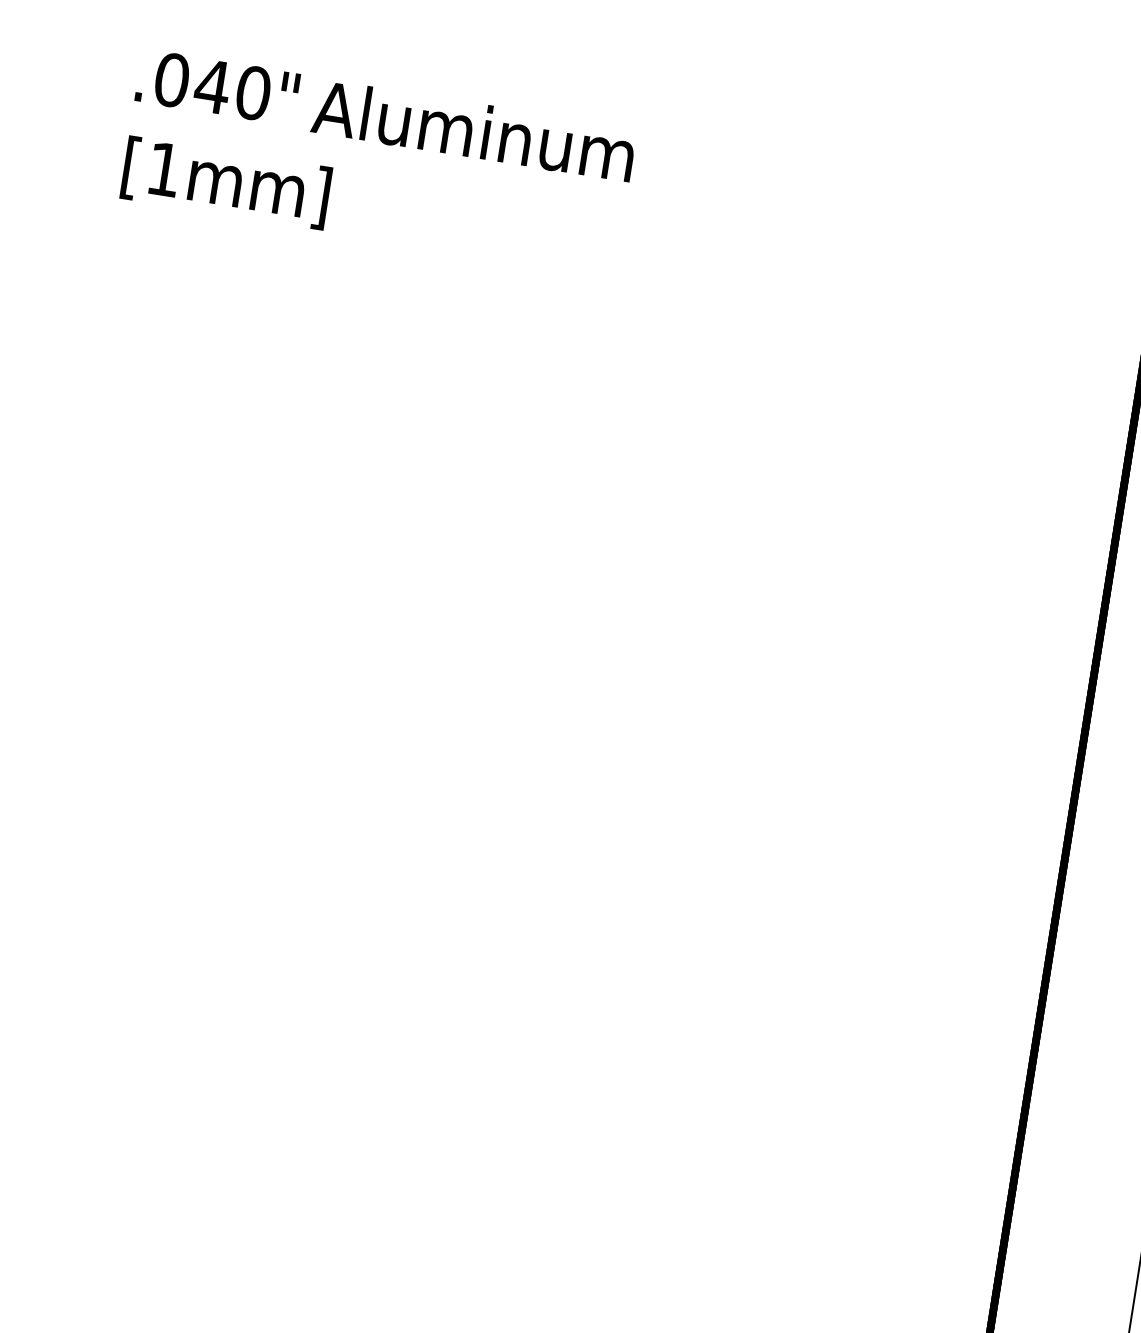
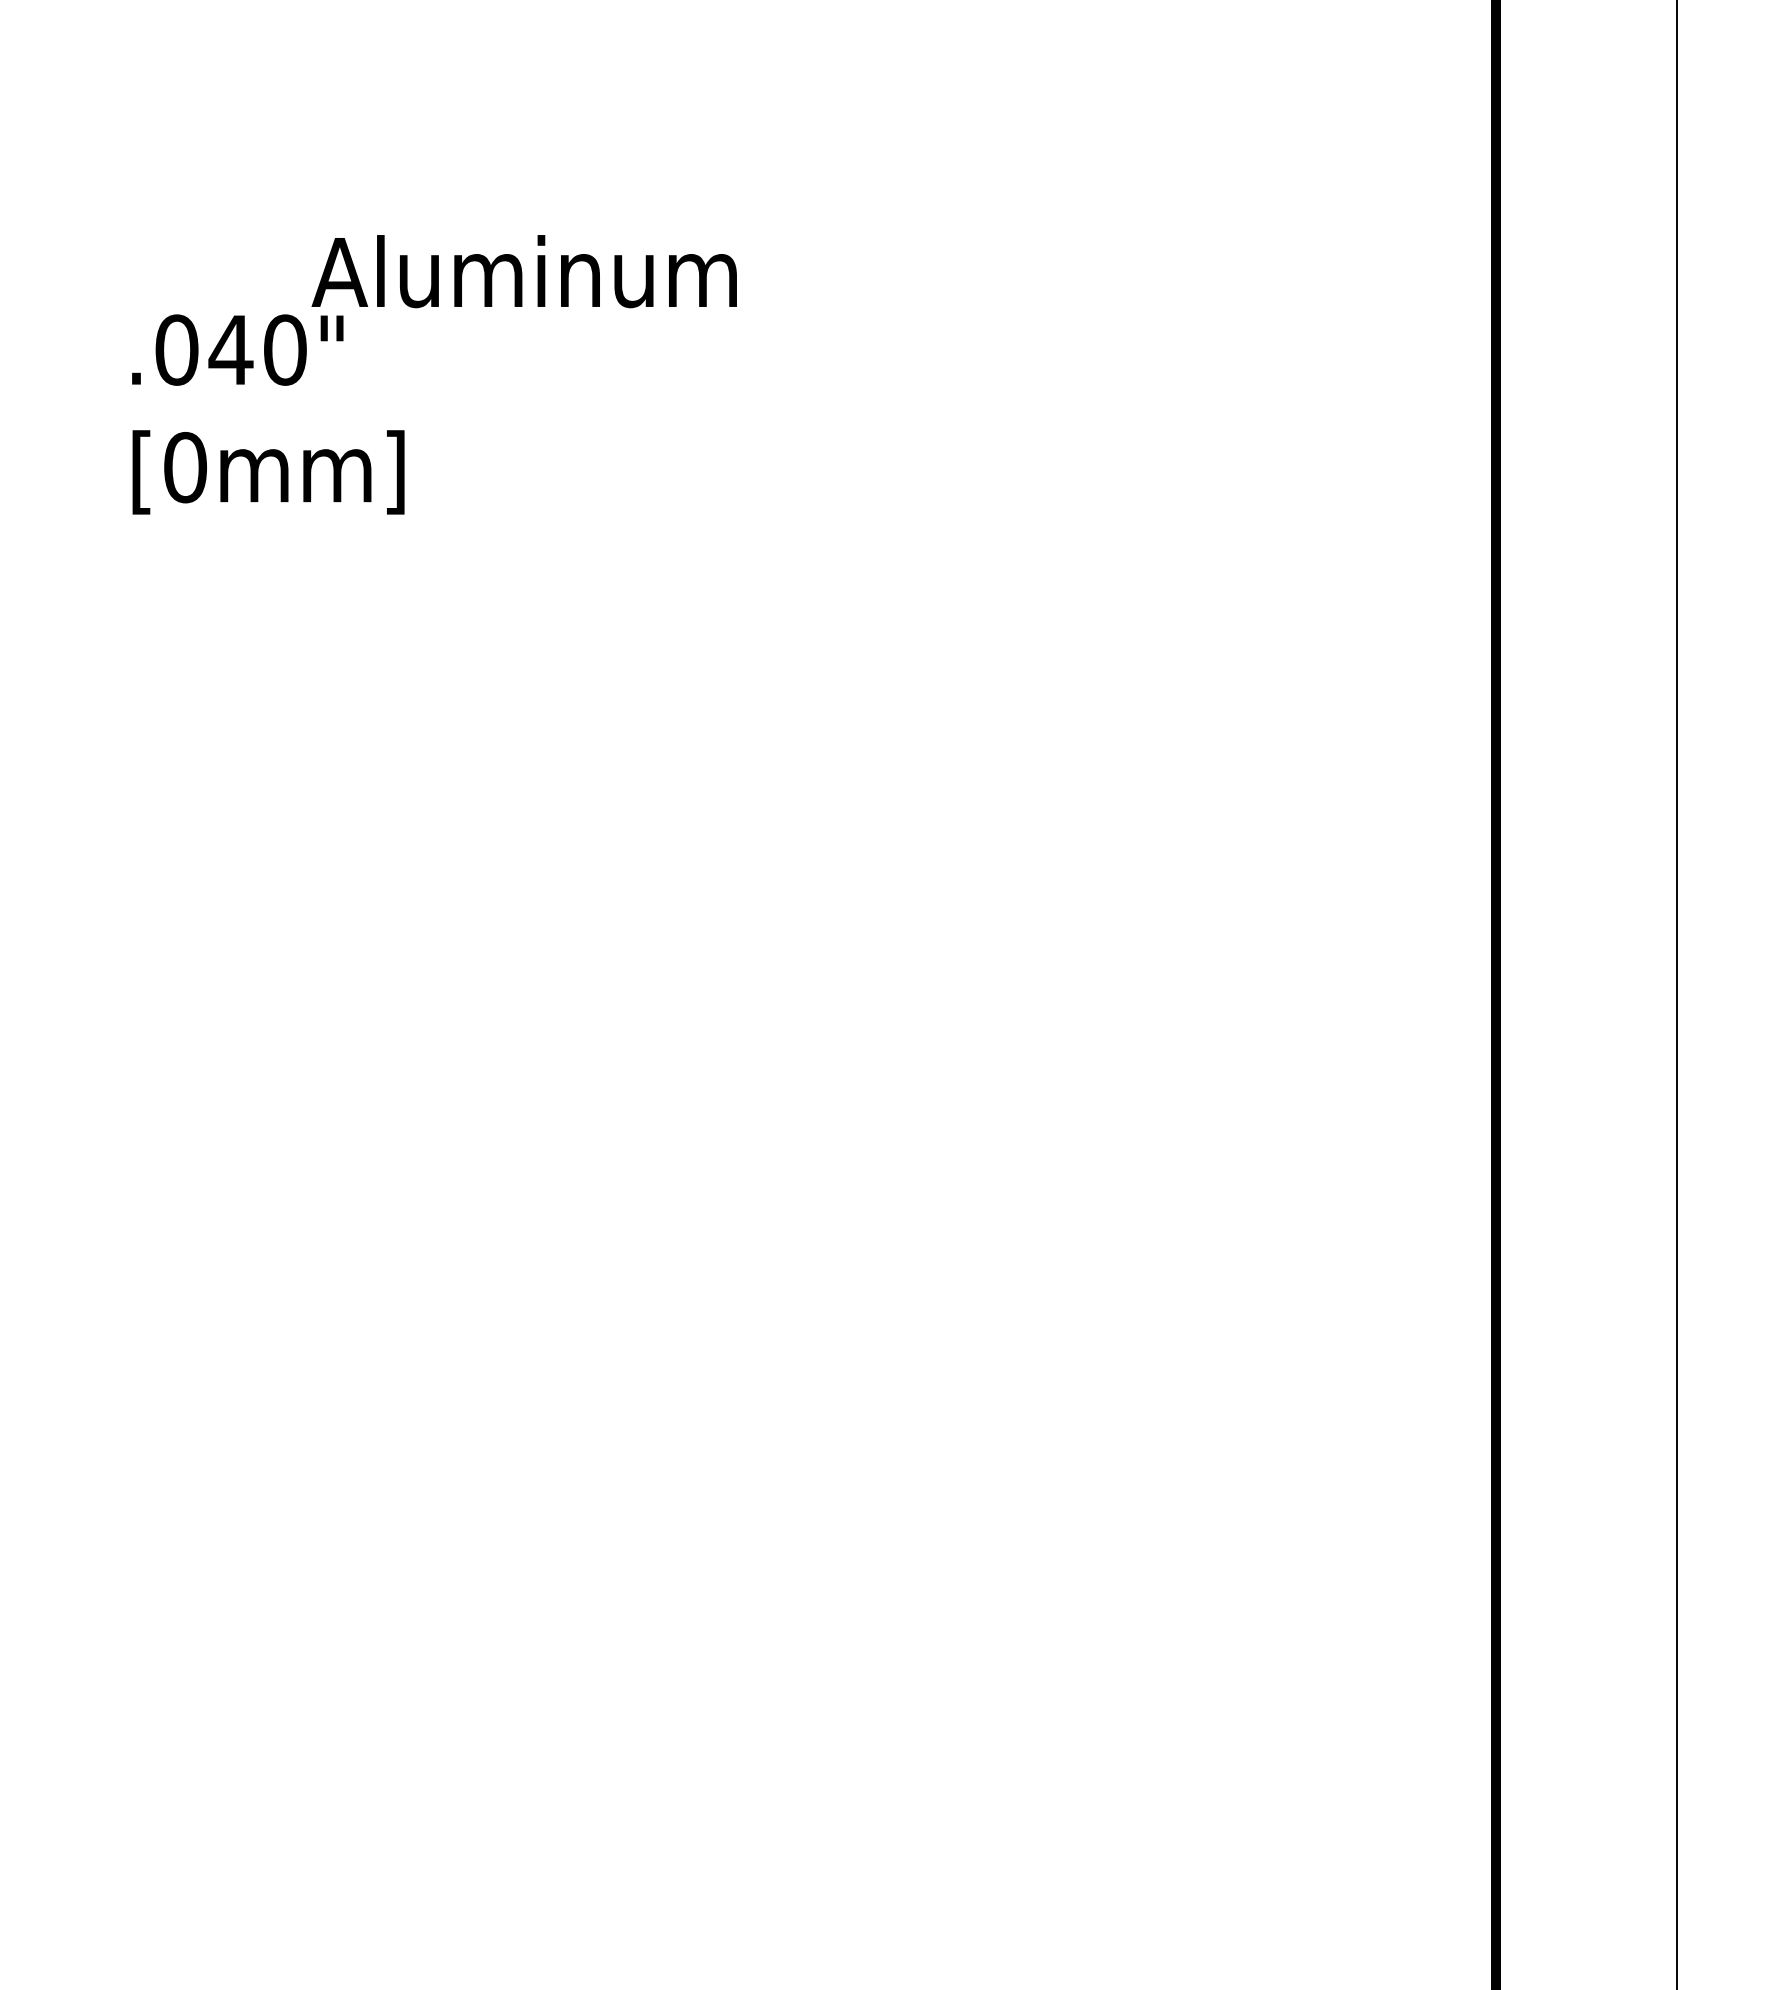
text: (473, 130) -> (523, 271), moved
text: (164, 169) -> (185, 467), [1mm] -> [0mm]

